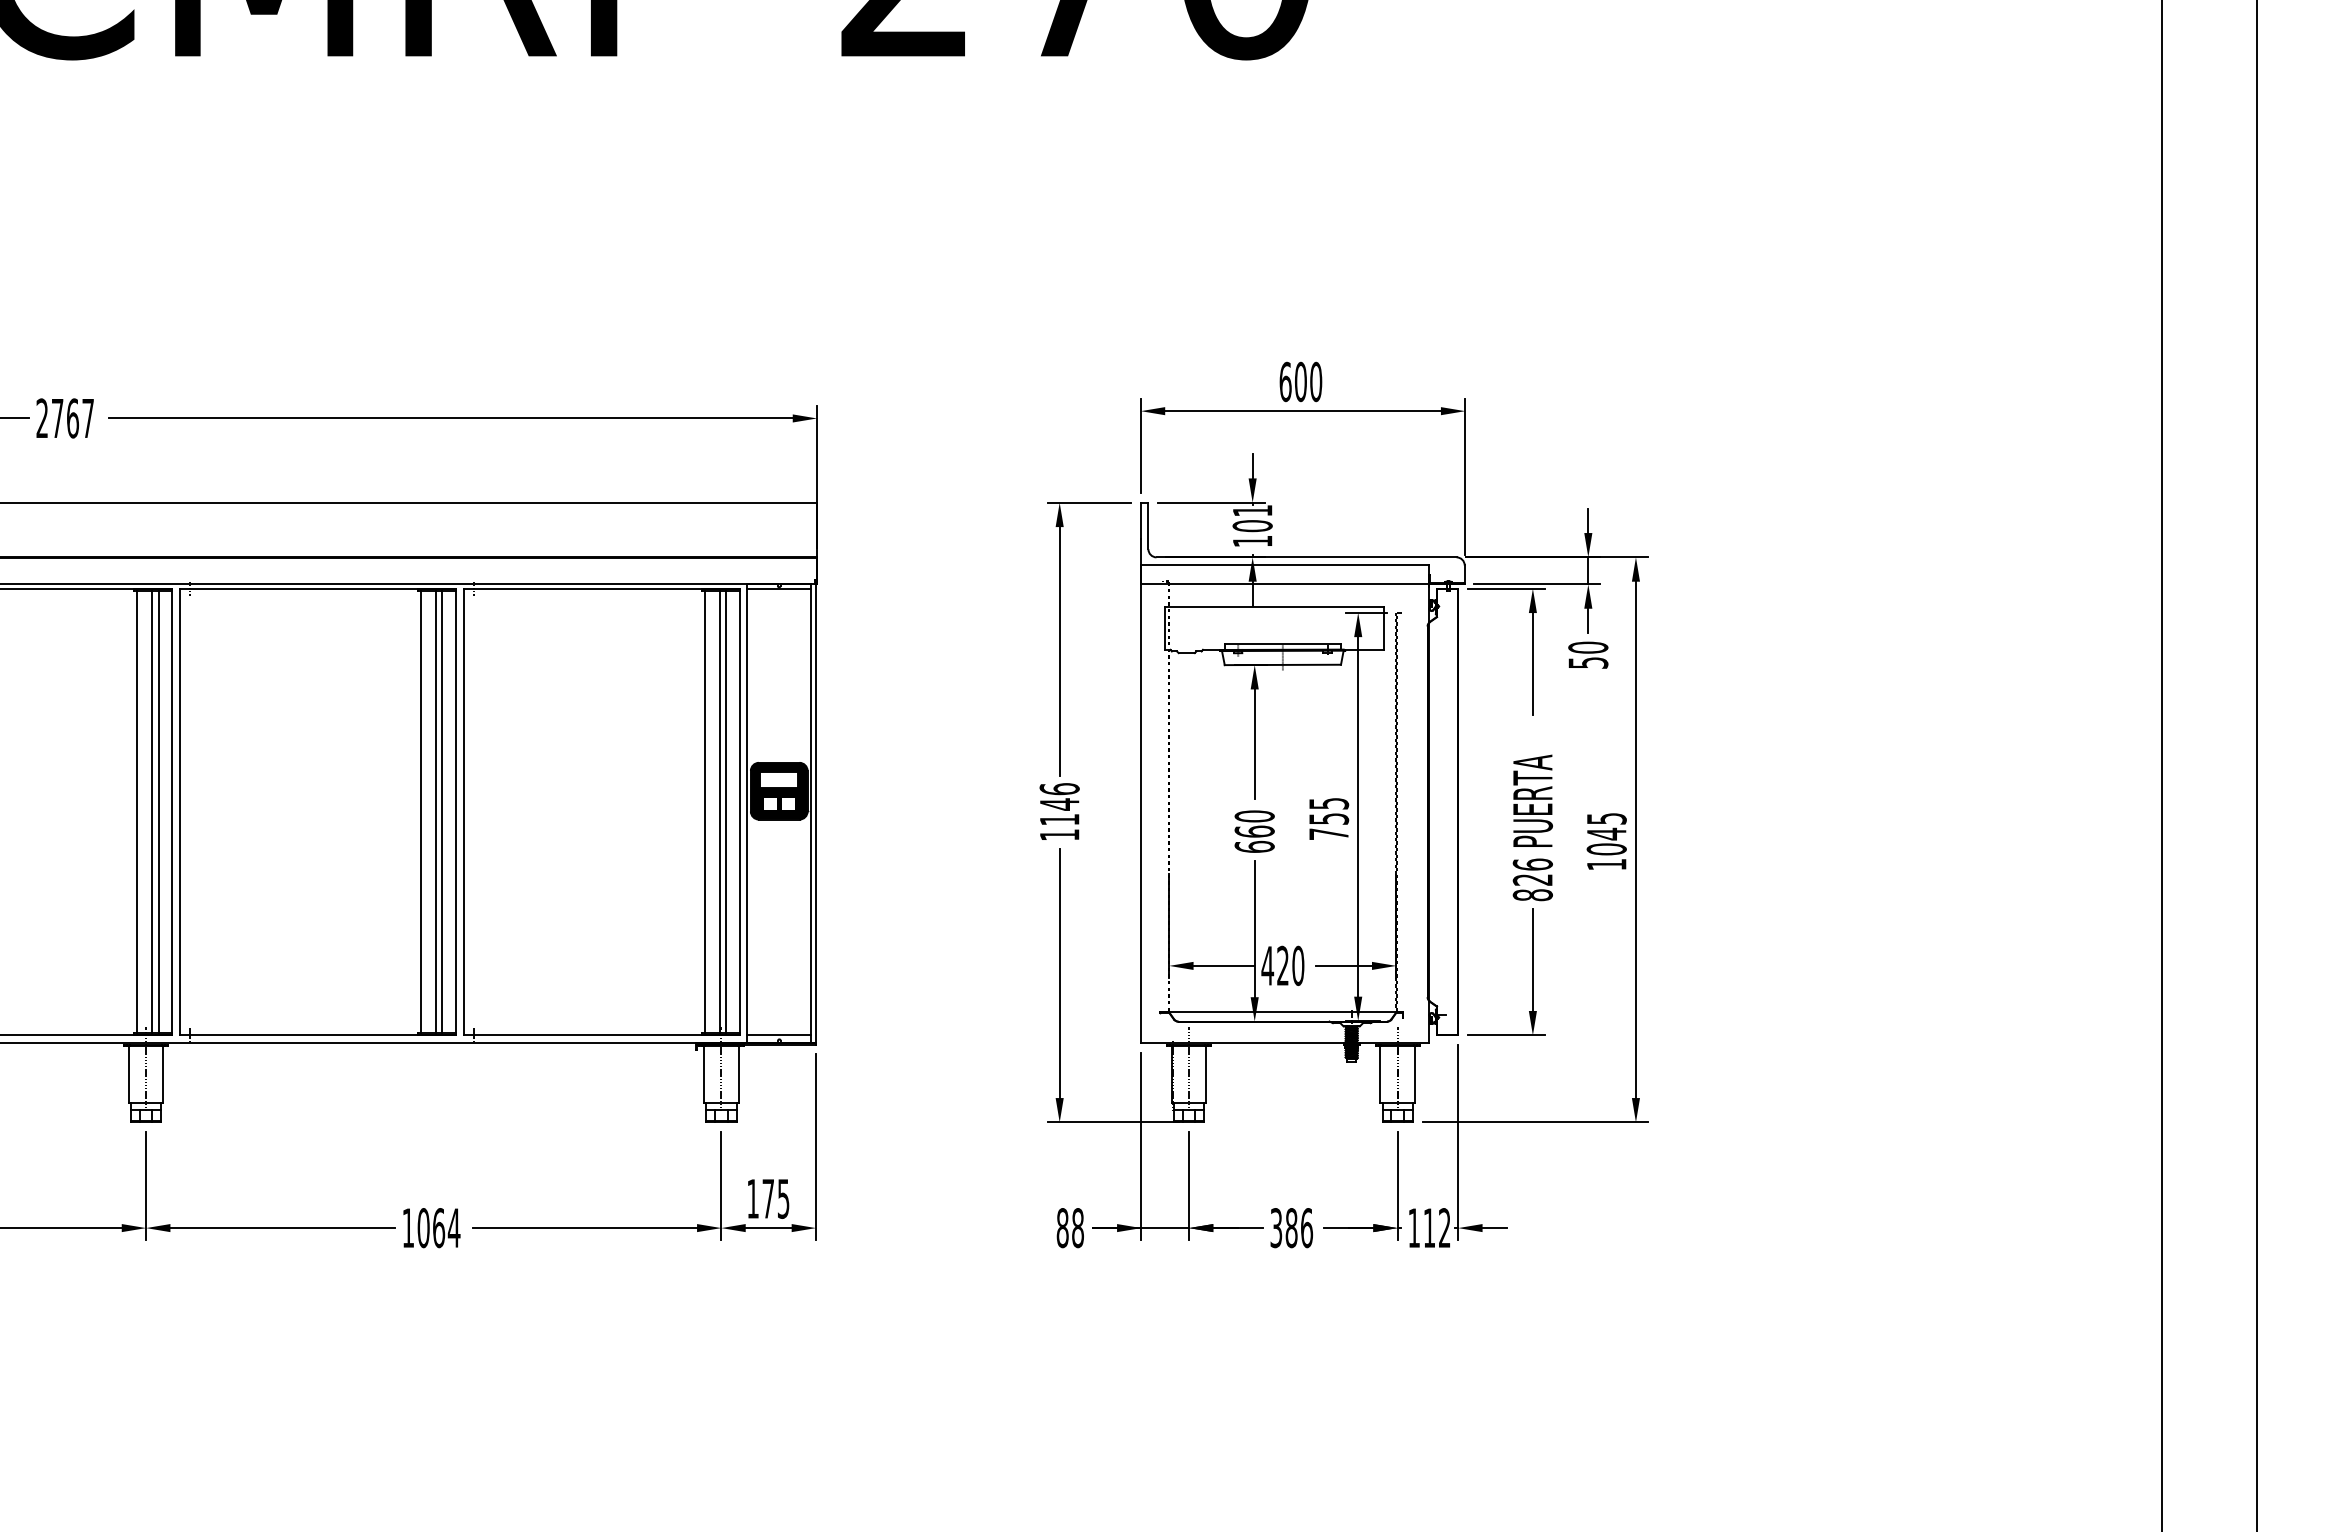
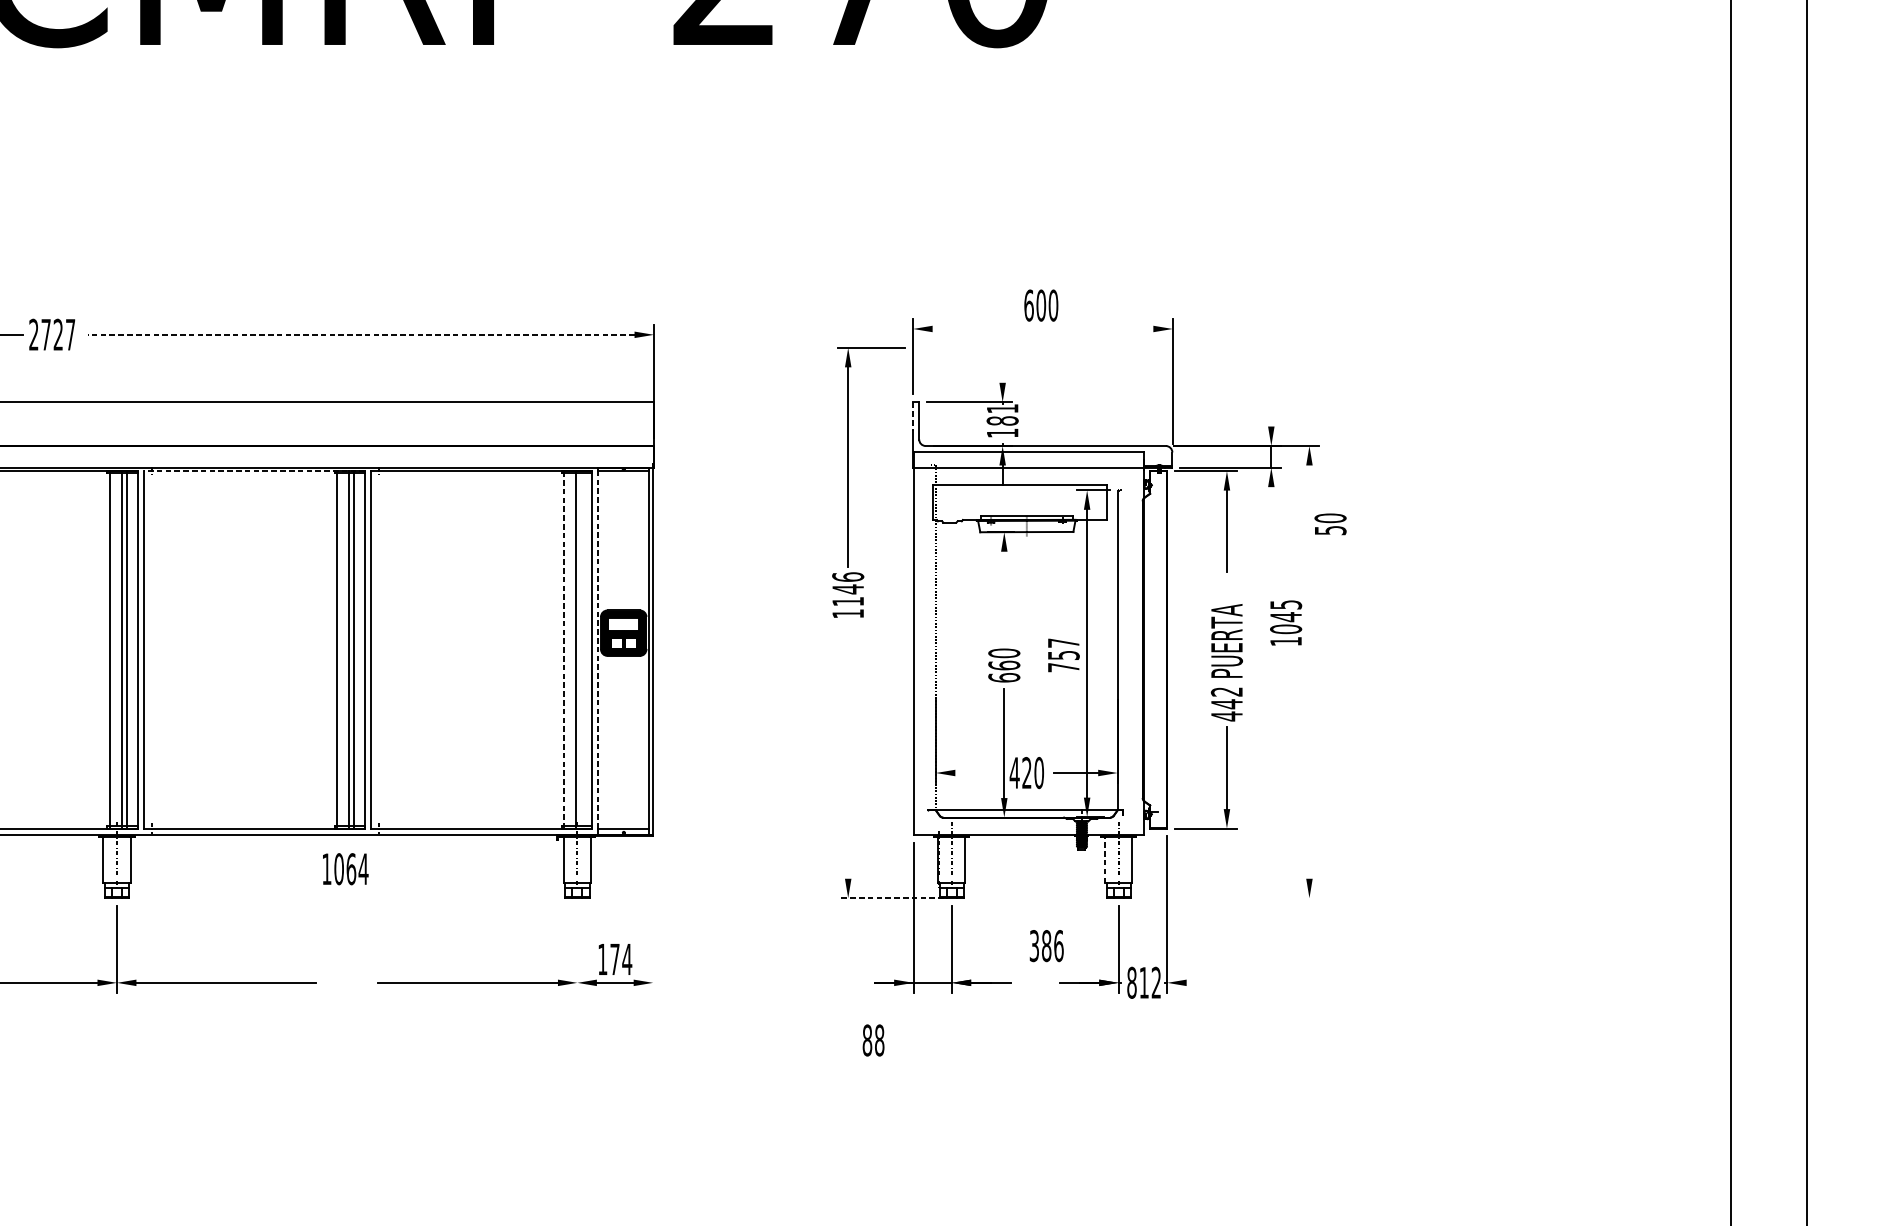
line: (1302, 411) -> (1042, 329), removed
text: (73, 418) -> (58, 334), 2767 -> 2727
line: (451, 418) -> (361, 334), solid -> dashed
line: (1252, 466) -> (1002, 373), removed
line: (1588, 520) -> (1271, 416), removed
line: (1140, 521) -> (912, 417), solid -> dashed
text: (1252, 526) -> (1002, 421), 101 -> 181
line: (318, 588) -> (254, 470), solid -> dashed
line: (1588, 620) -> (1271, 496), removed
text: (1588, 654) -> (1330, 523), moved
part: (1060, 670) -> (848, 482), moved
line: (1254, 743) -> (1004, 594), removed
text: (1329, 803) -> (1064, 643), 755 -> 757
line: (726, 811) -> (581, 649), removed
line: (747, 811) -> (598, 649), solid -> dashed
line: (704, 812) -> (563, 650), solid -> dashed
line: (1635, 839) -> (1309, 671), removed
text: (1606, 841) -> (1285, 623), moved
text: (1532, 879) -> (1226, 703), 826 -> 442
line: (1223, 965) -> (979, 772), removed
line: (1059, 973) -> (848, 779), removed
line: (1380, 1074) -> (1104, 859), solid -> dashed
line: (1113, 1122) -> (891, 898), solid -> dashed
line: (1535, 1122) -> (1229, 898), removed
line: (816, 1147) -> (653, 918), removed
line: (721, 1186) -> (577, 949), removed
text: (783, 1198) -> (627, 959), 175 -> 174
text: (431, 1228) -> (345, 869), moved
text: (1069, 1228) -> (872, 1040), moved
text: (1291, 1228) -> (1046, 946), moved
text: (1414, 1228) -> (1132, 983), 112 -> 812
line: (1494, 1228) -> (1196, 983), removed

